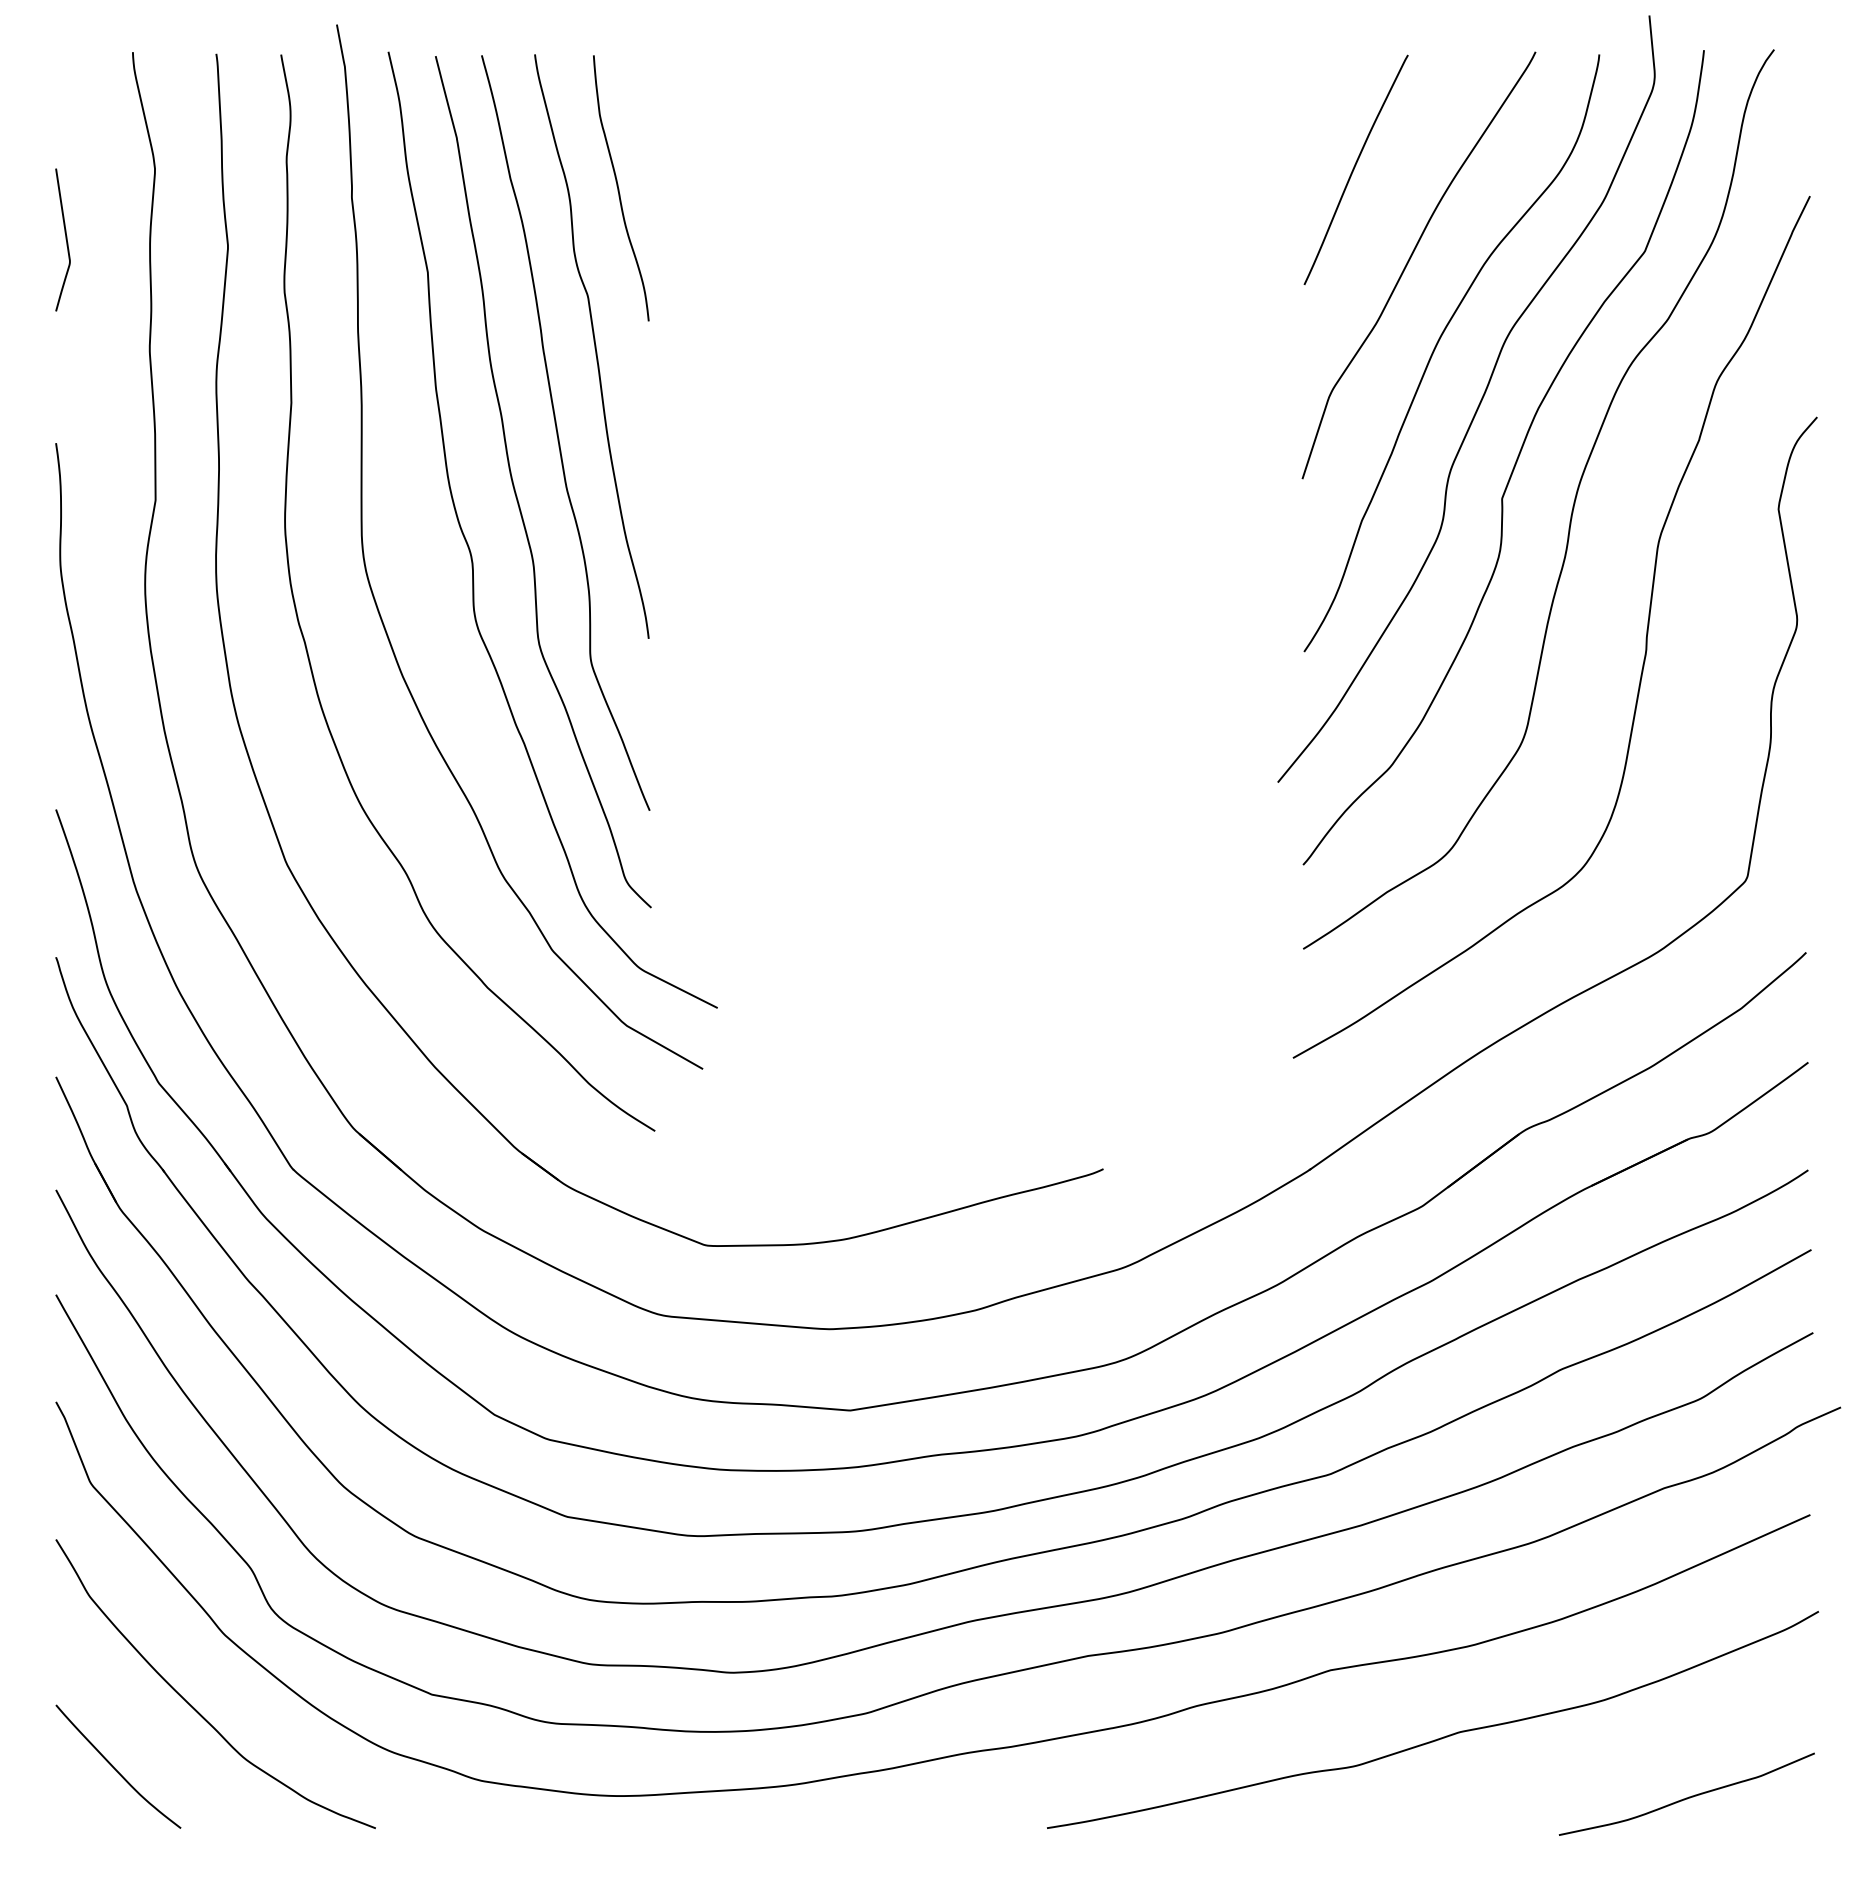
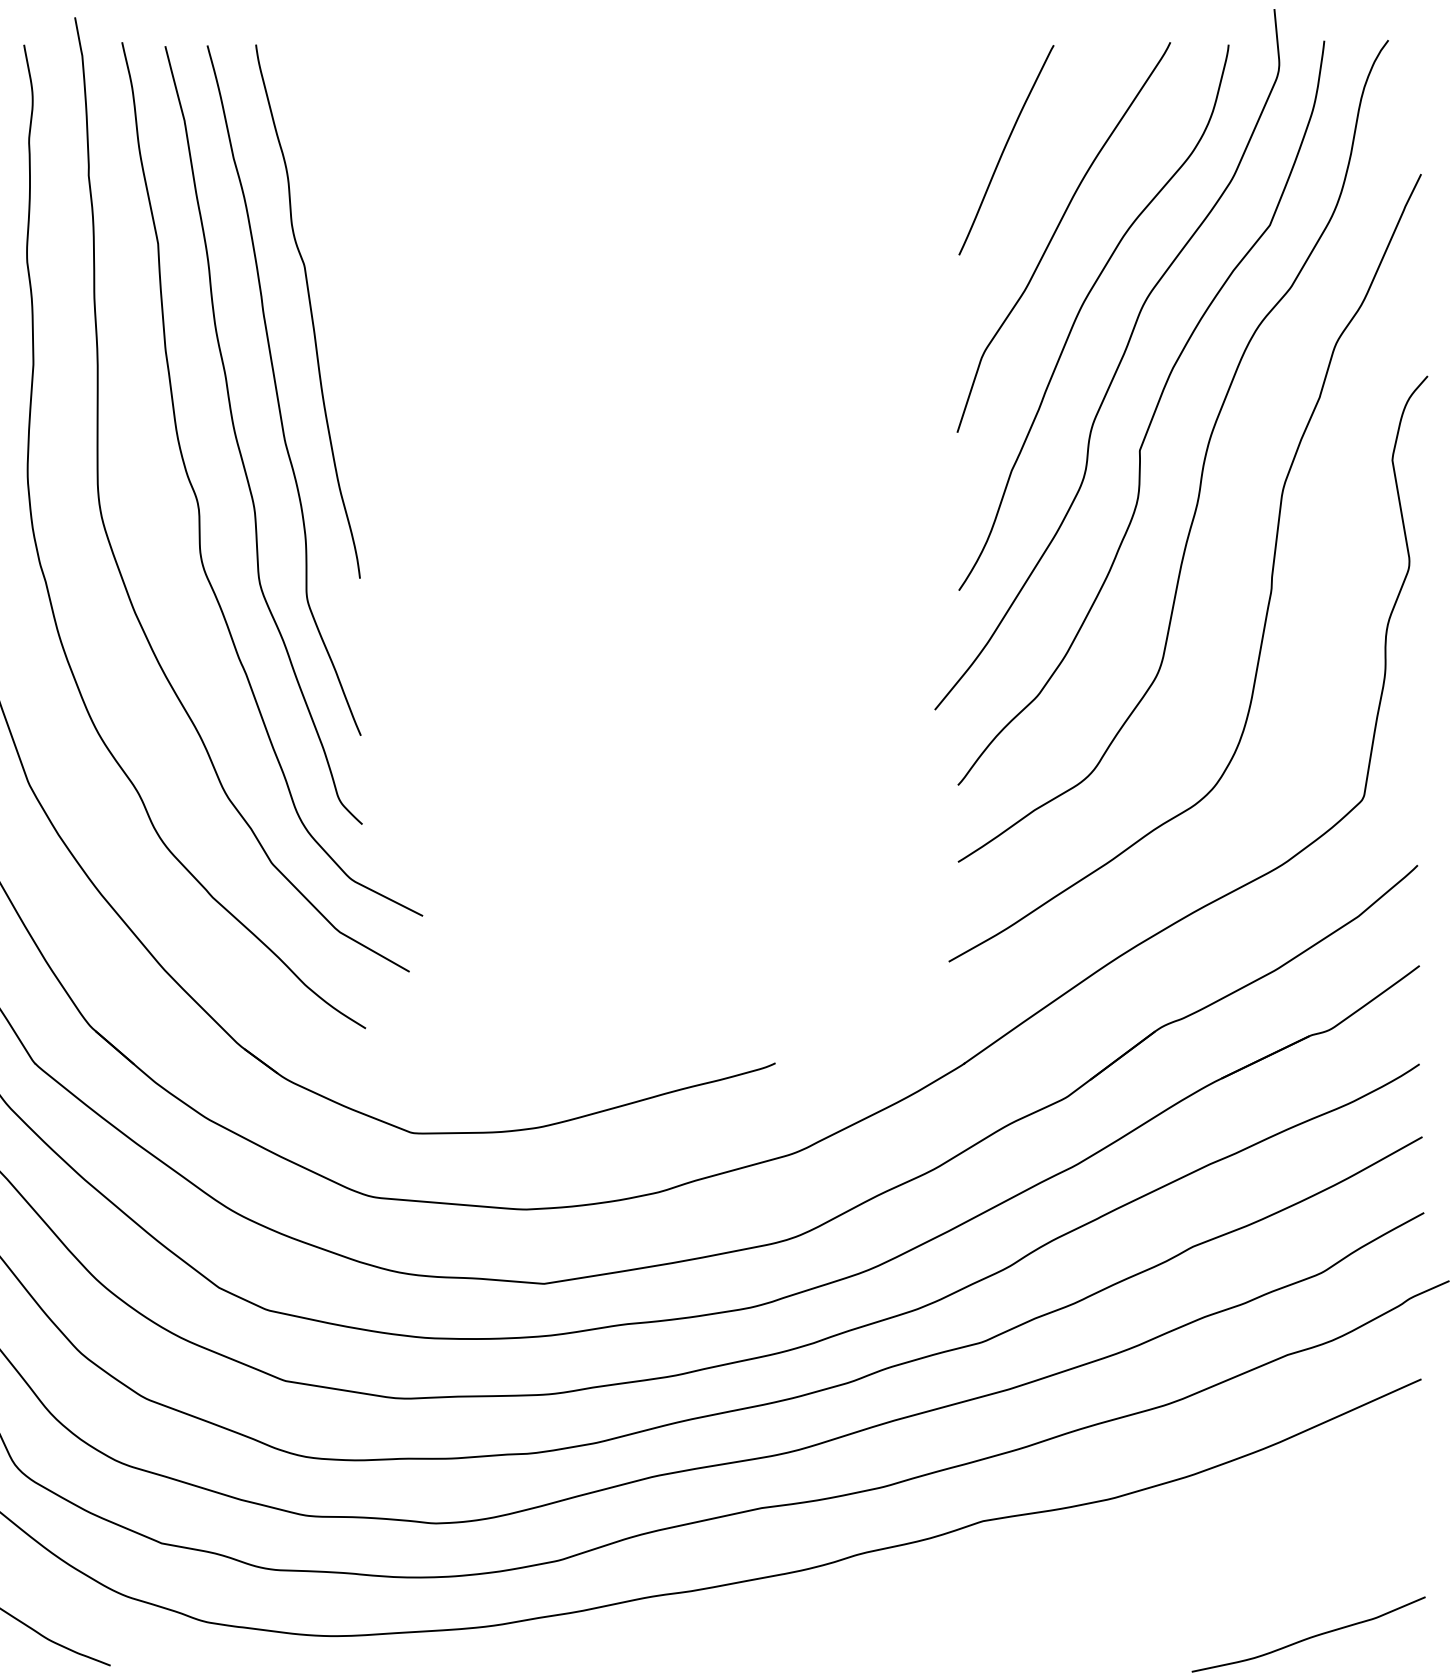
curve: (619, 188) -> (333, 167), removed
curve: (1440, 1737) -> (1083, 1582), removed

